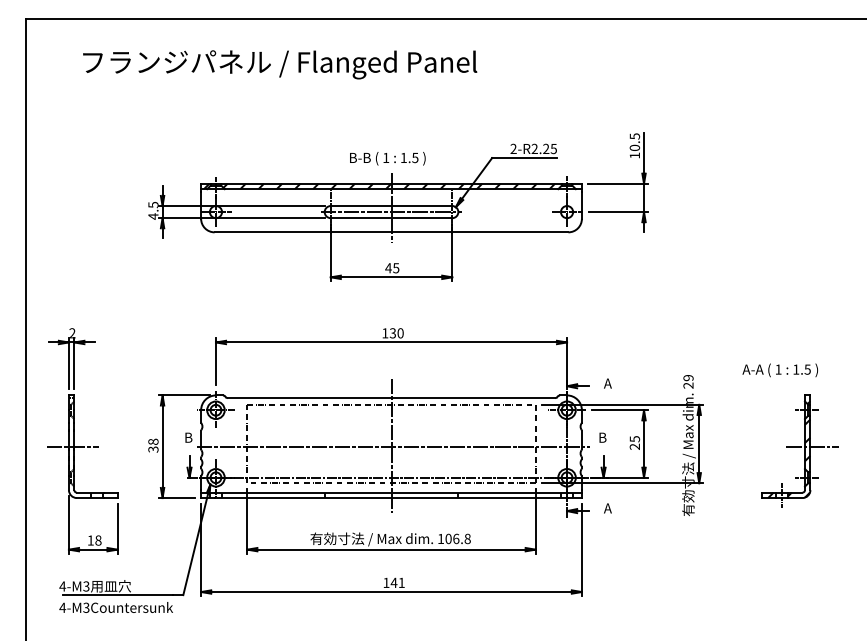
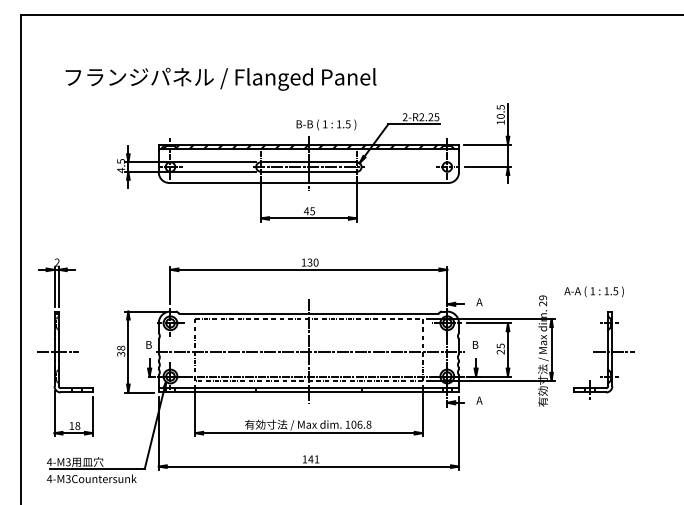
text: (280, 64) -> (221, 79), moved
text: (387, 158) -> (326, 124), moved
text: (779, 370) -> (593, 291), moved
part: (799, 450) -> (603, 355), moved

